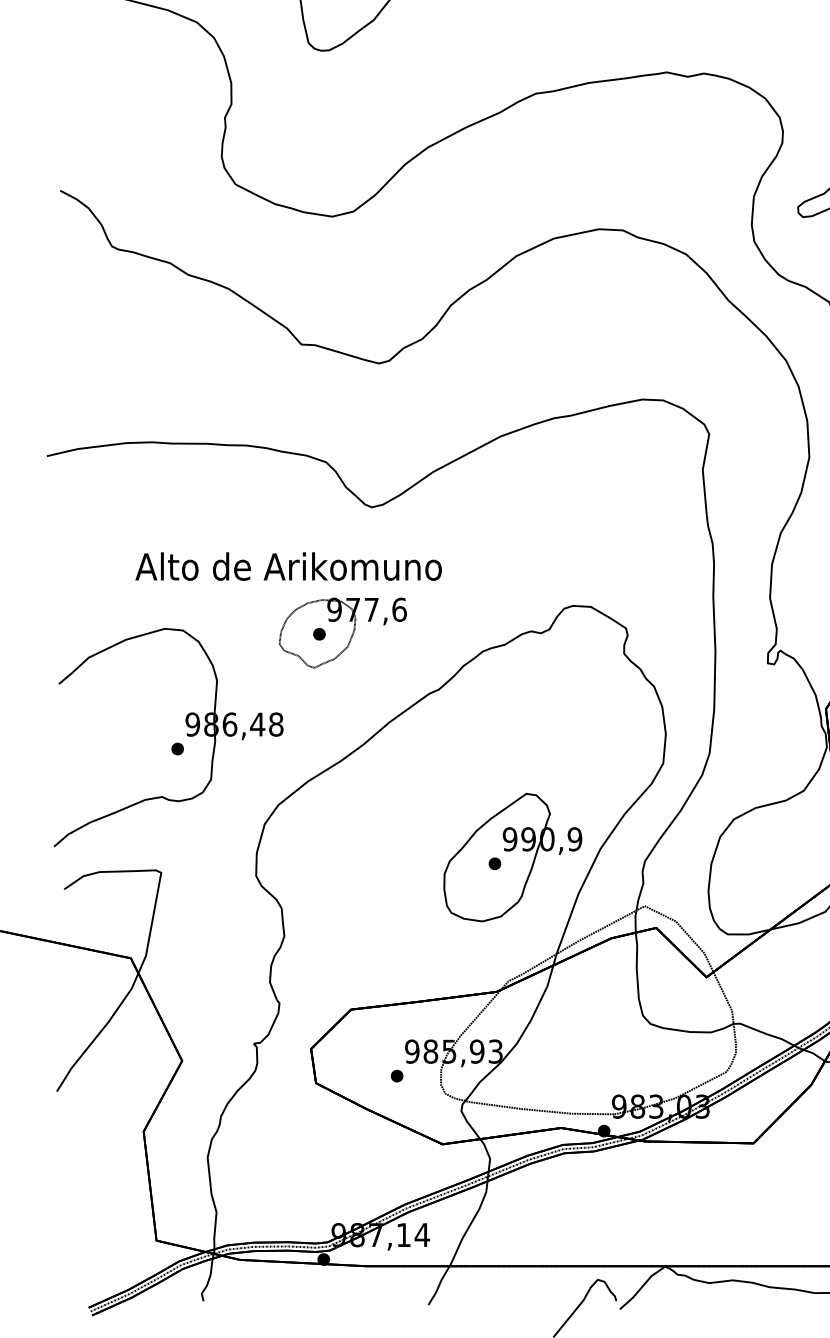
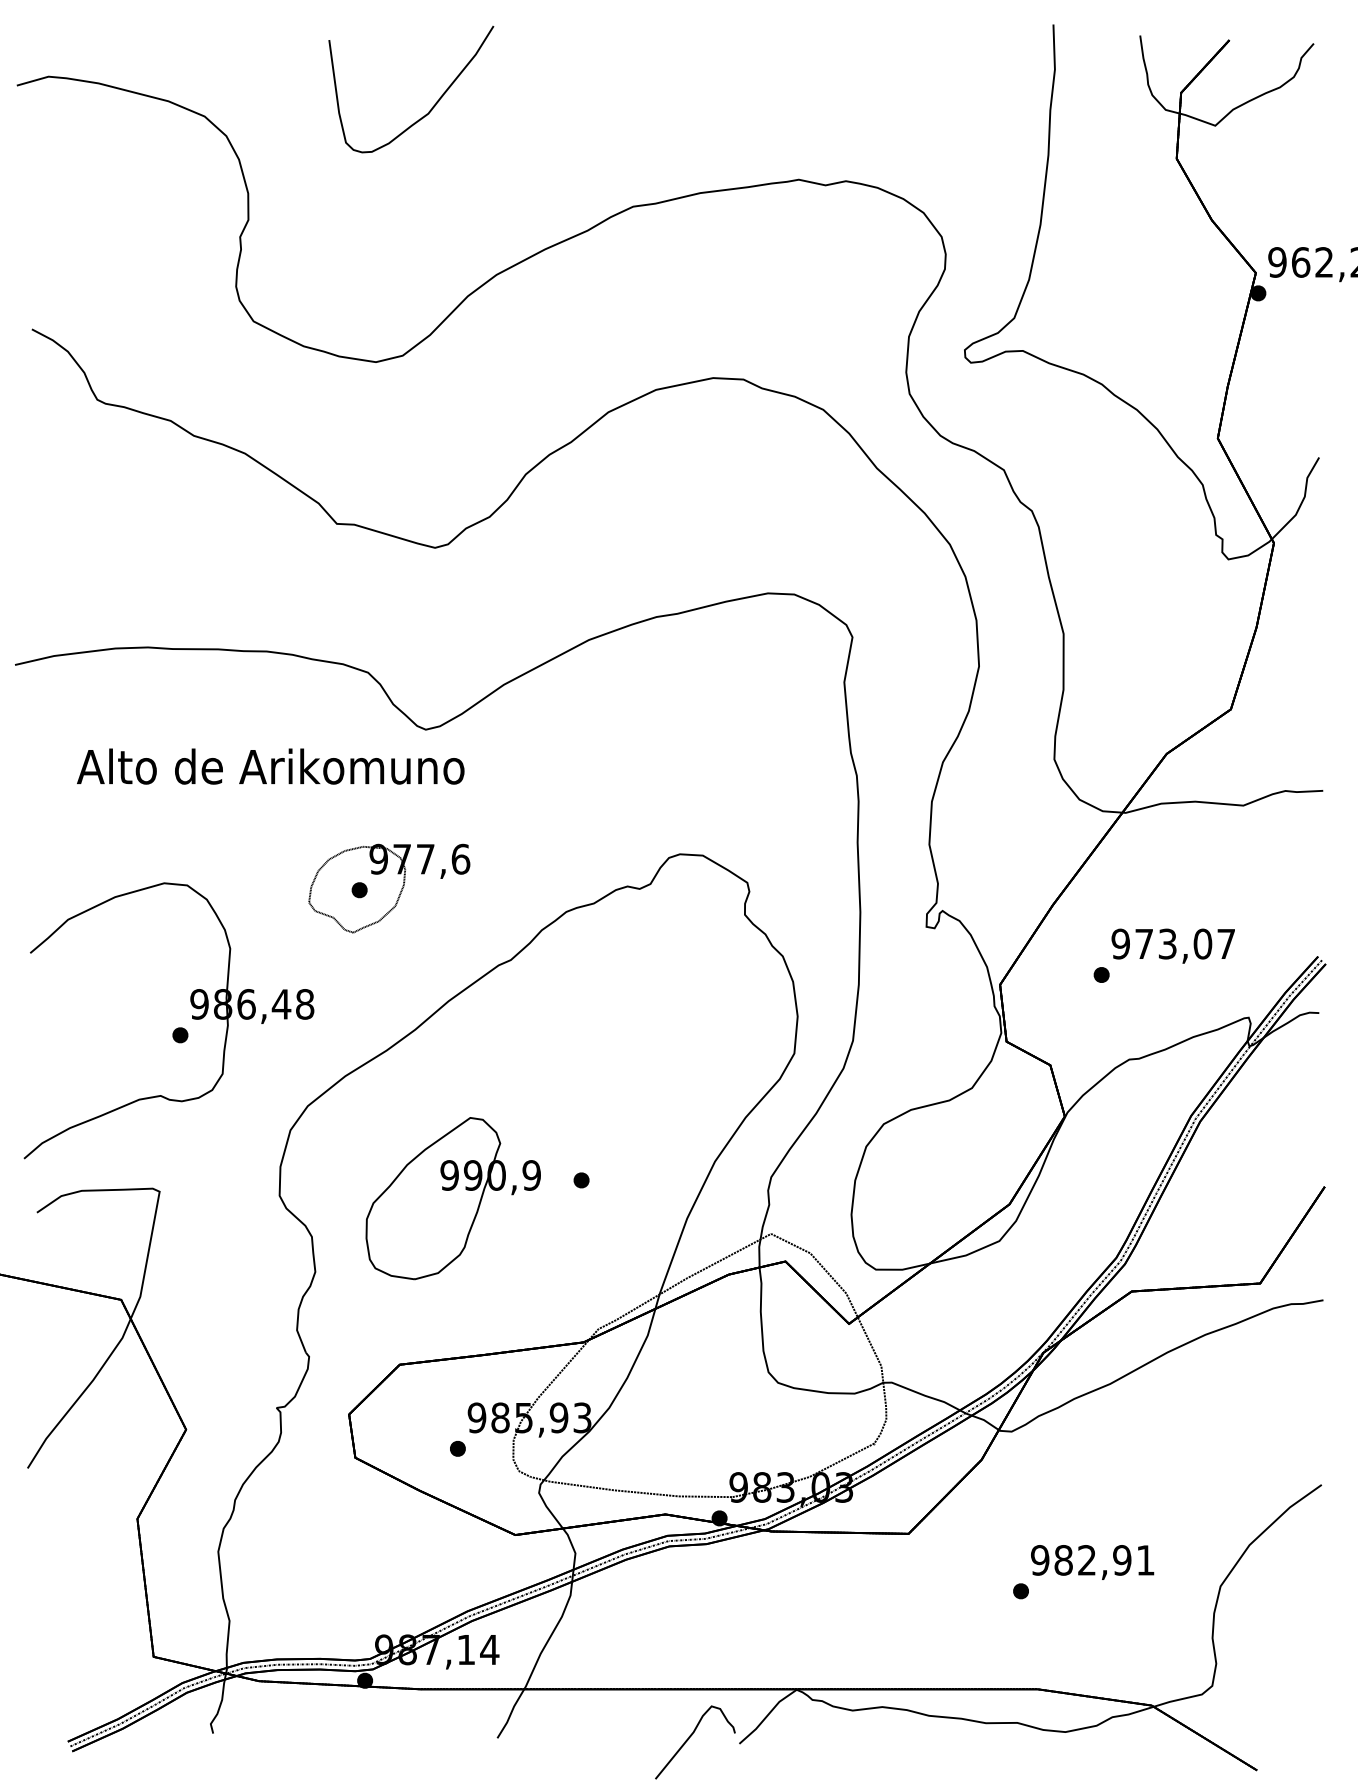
text: (288, 566) -> (270, 766), moved
part: (512, 857) -> (452, 1198), moved

